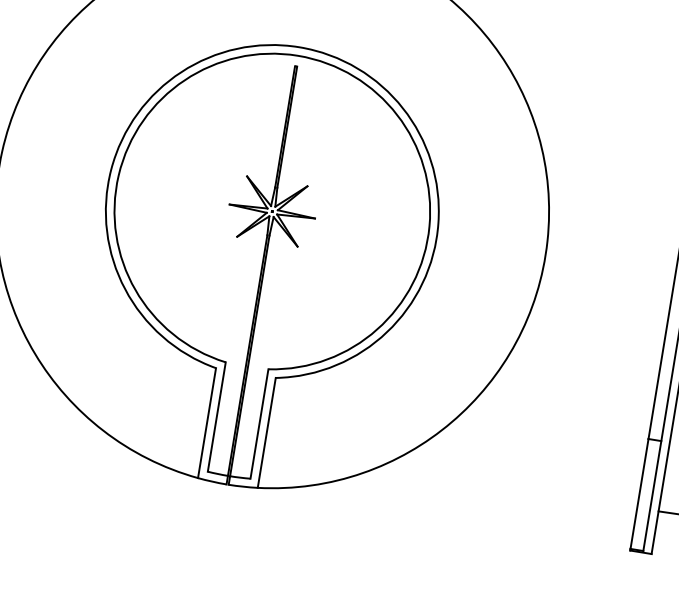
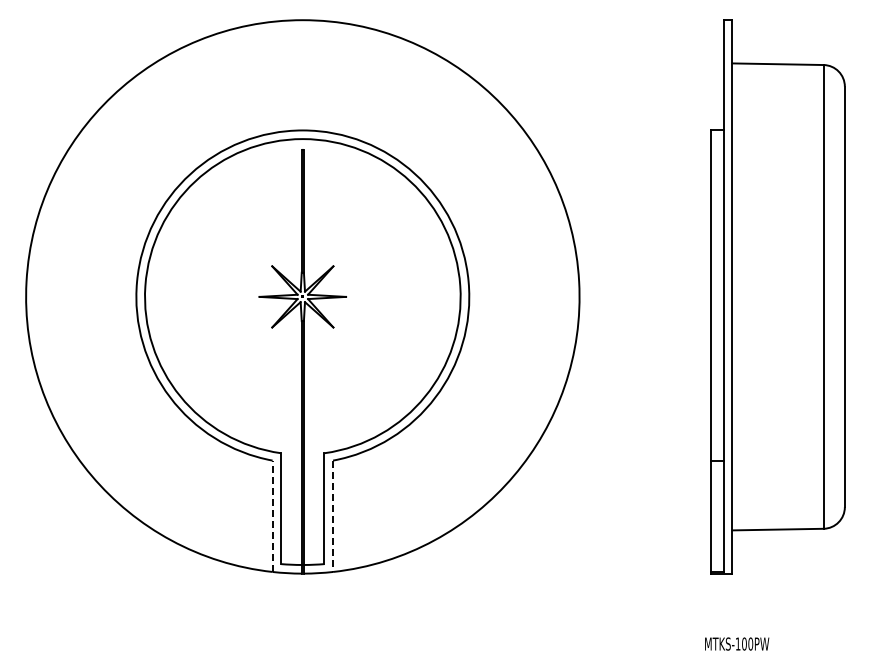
line: (206, 423) -> (272, 516), solid -> dashed
line: (267, 433) -> (333, 516), solid -> dashed

